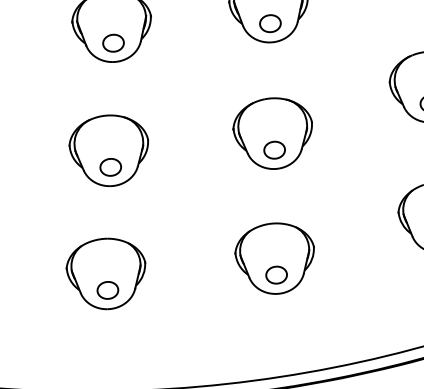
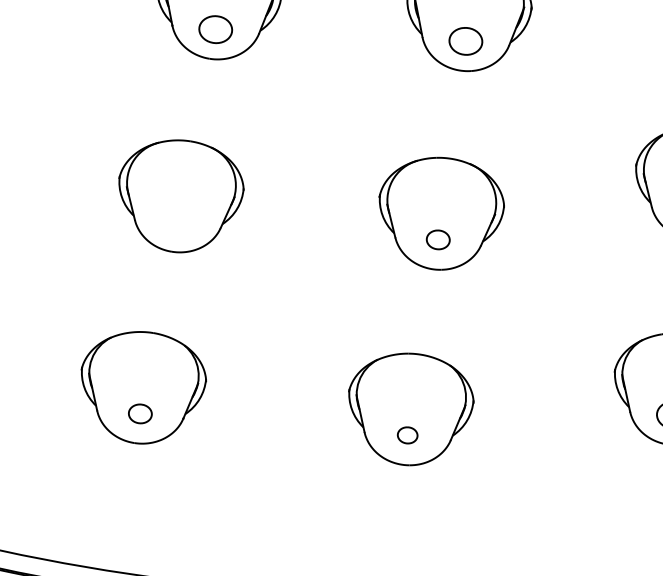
part: (274, 149) -> (438, 238), size x0.7
part: (110, 167) -> (177, 222), removed
part: (276, 274) -> (407, 434), size x0.6
part: (107, 290) -> (139, 413), size x0.7

